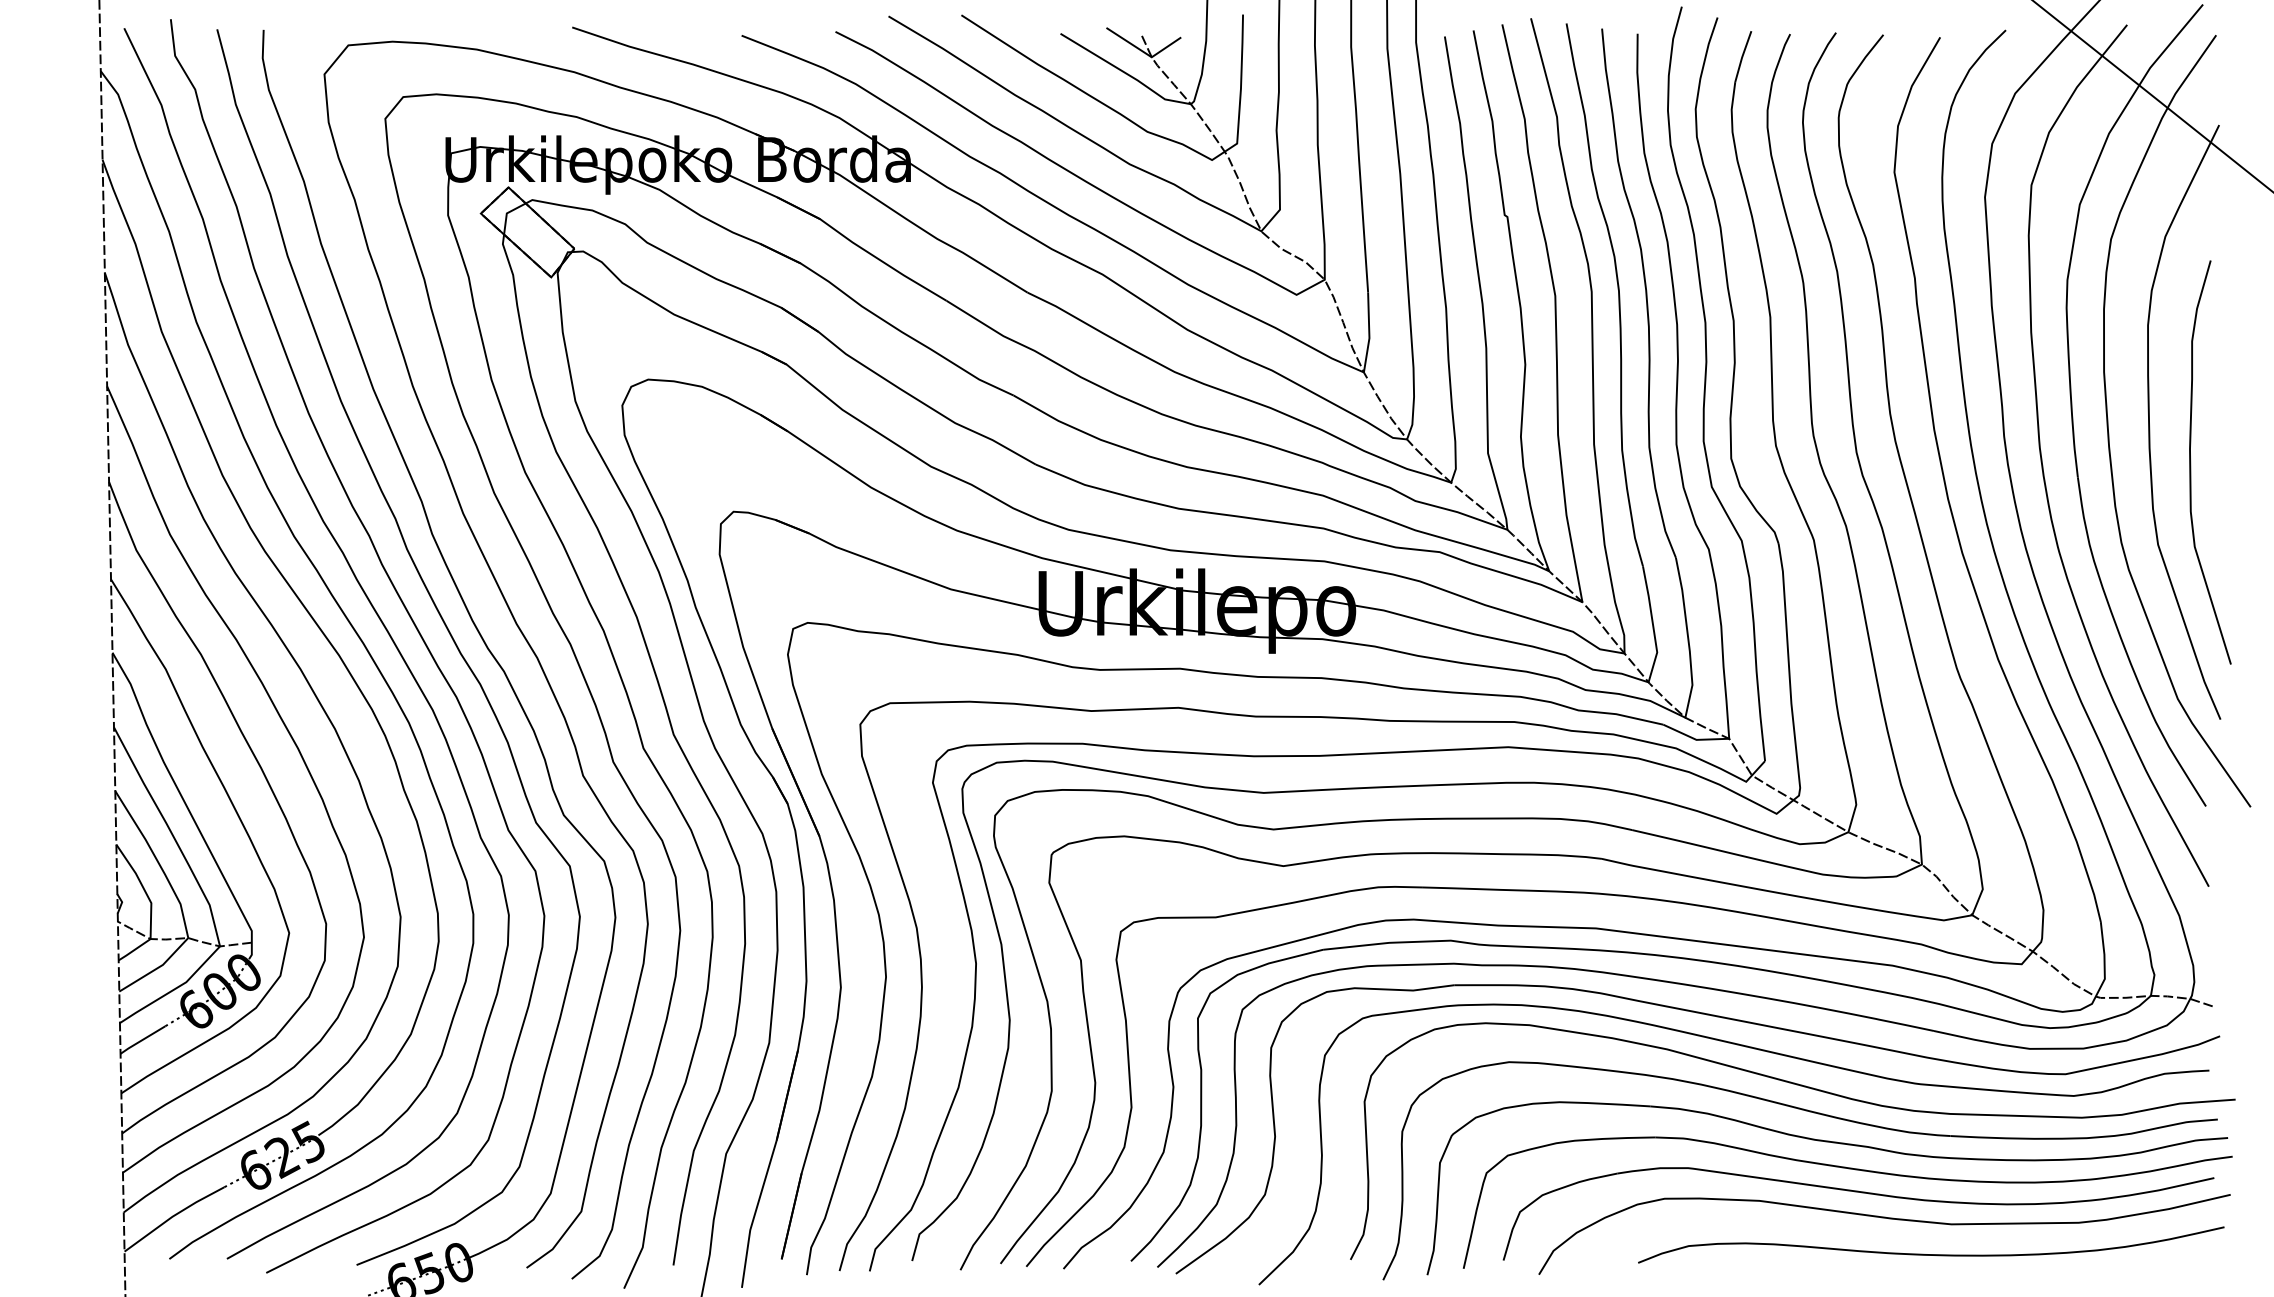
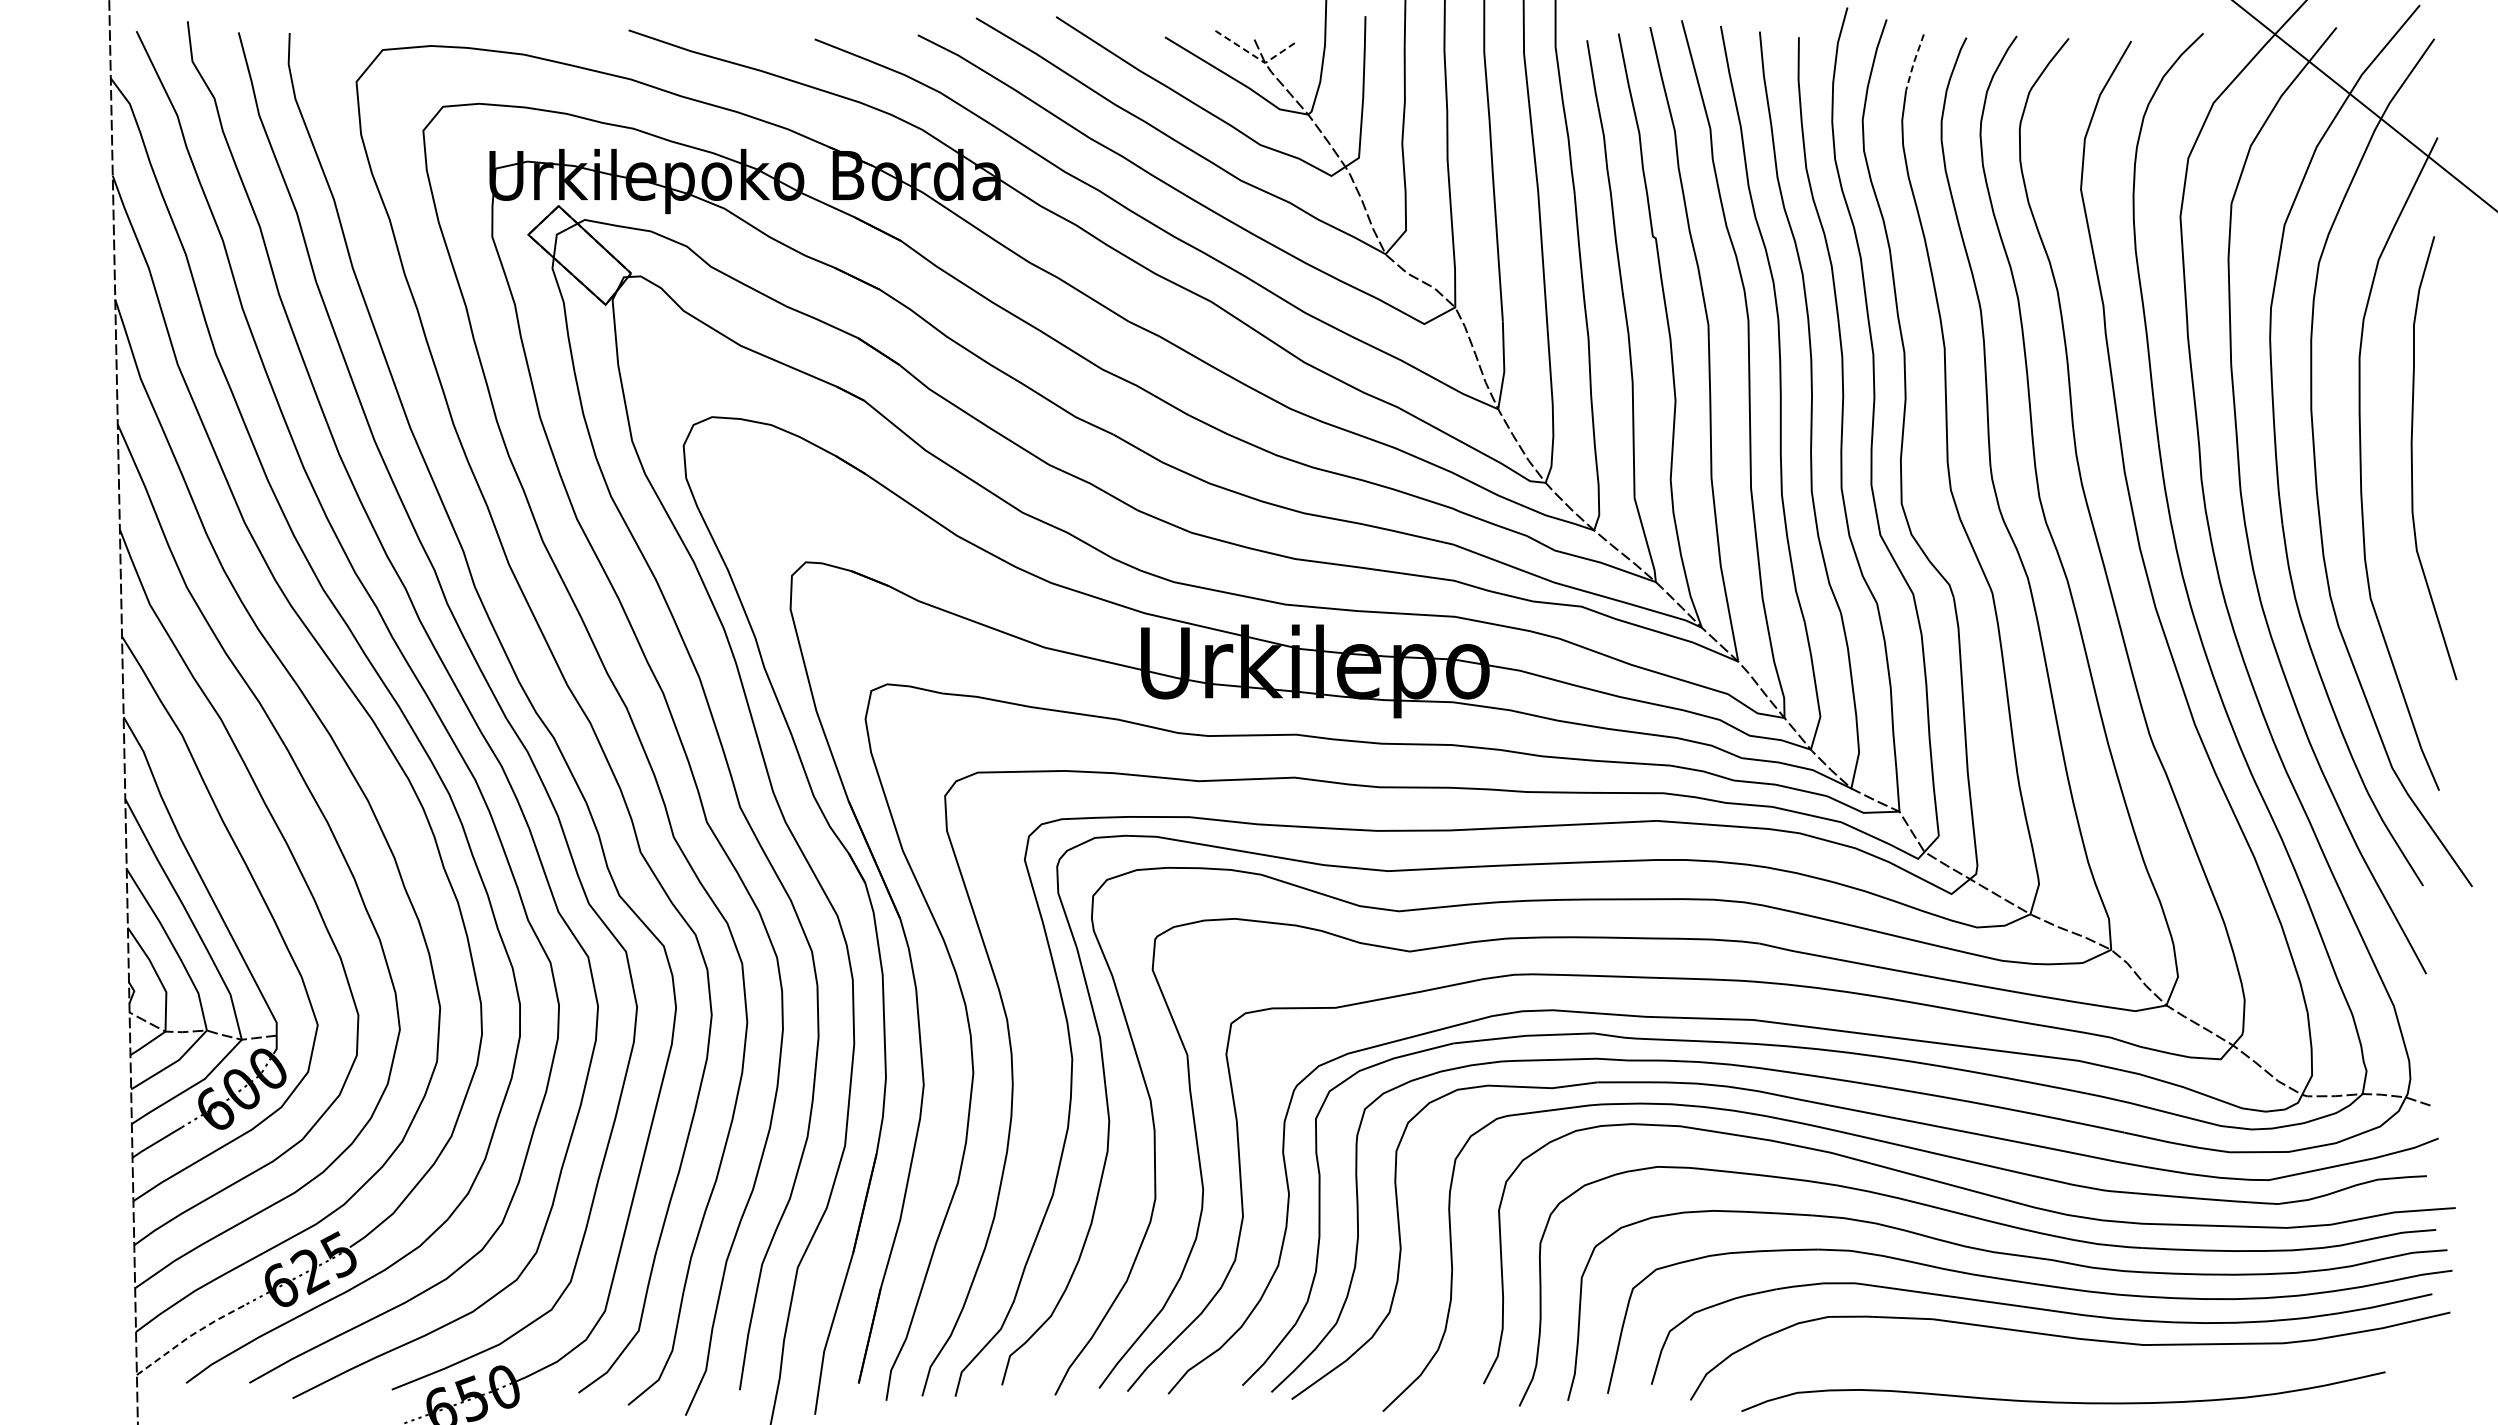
line: (1144, 53) -> (1257, 58), solid -> dashed
line: (1741, 56) -> (1913, 62), solid -> dashed
curve: (2190, 462) -> (2412, 458), moved
line: (172, 1216) -> (189, 1336), solid -> dashed
curve: (1931, 1253) -> (2063, 1401), moved

